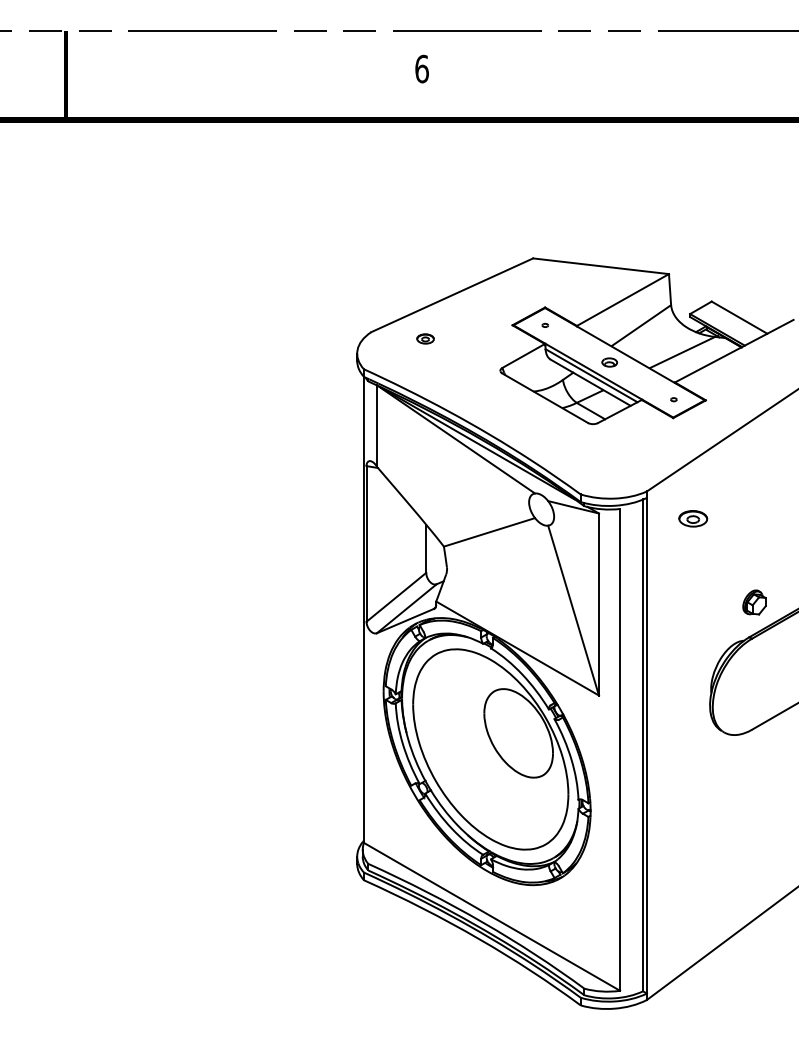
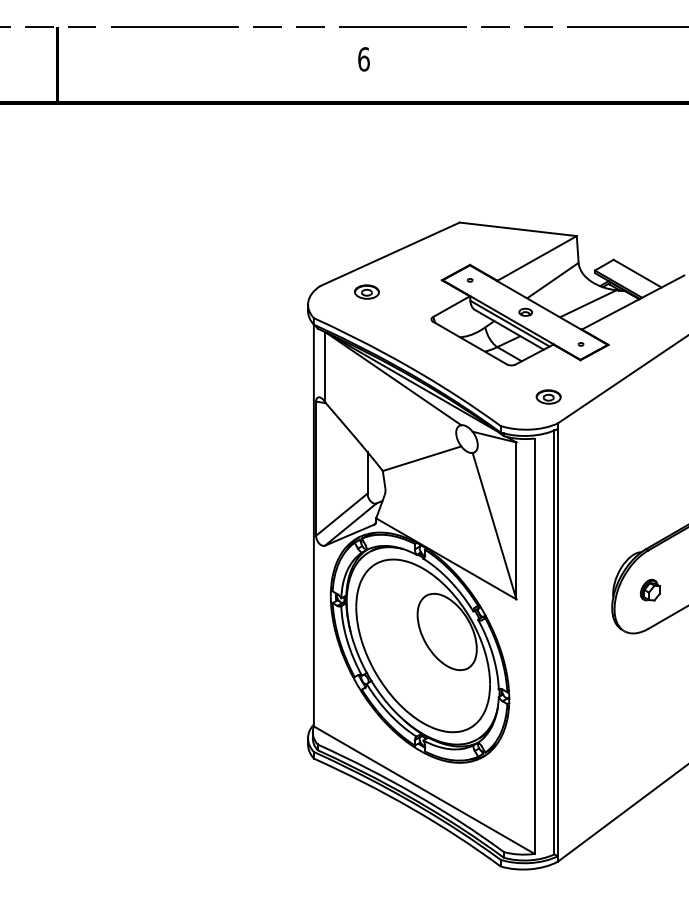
part: (425, 338) -> (366, 291), size x1.67
part: (693, 518) -> (548, 396), moved
part: (754, 601) -> (650, 589), moved

